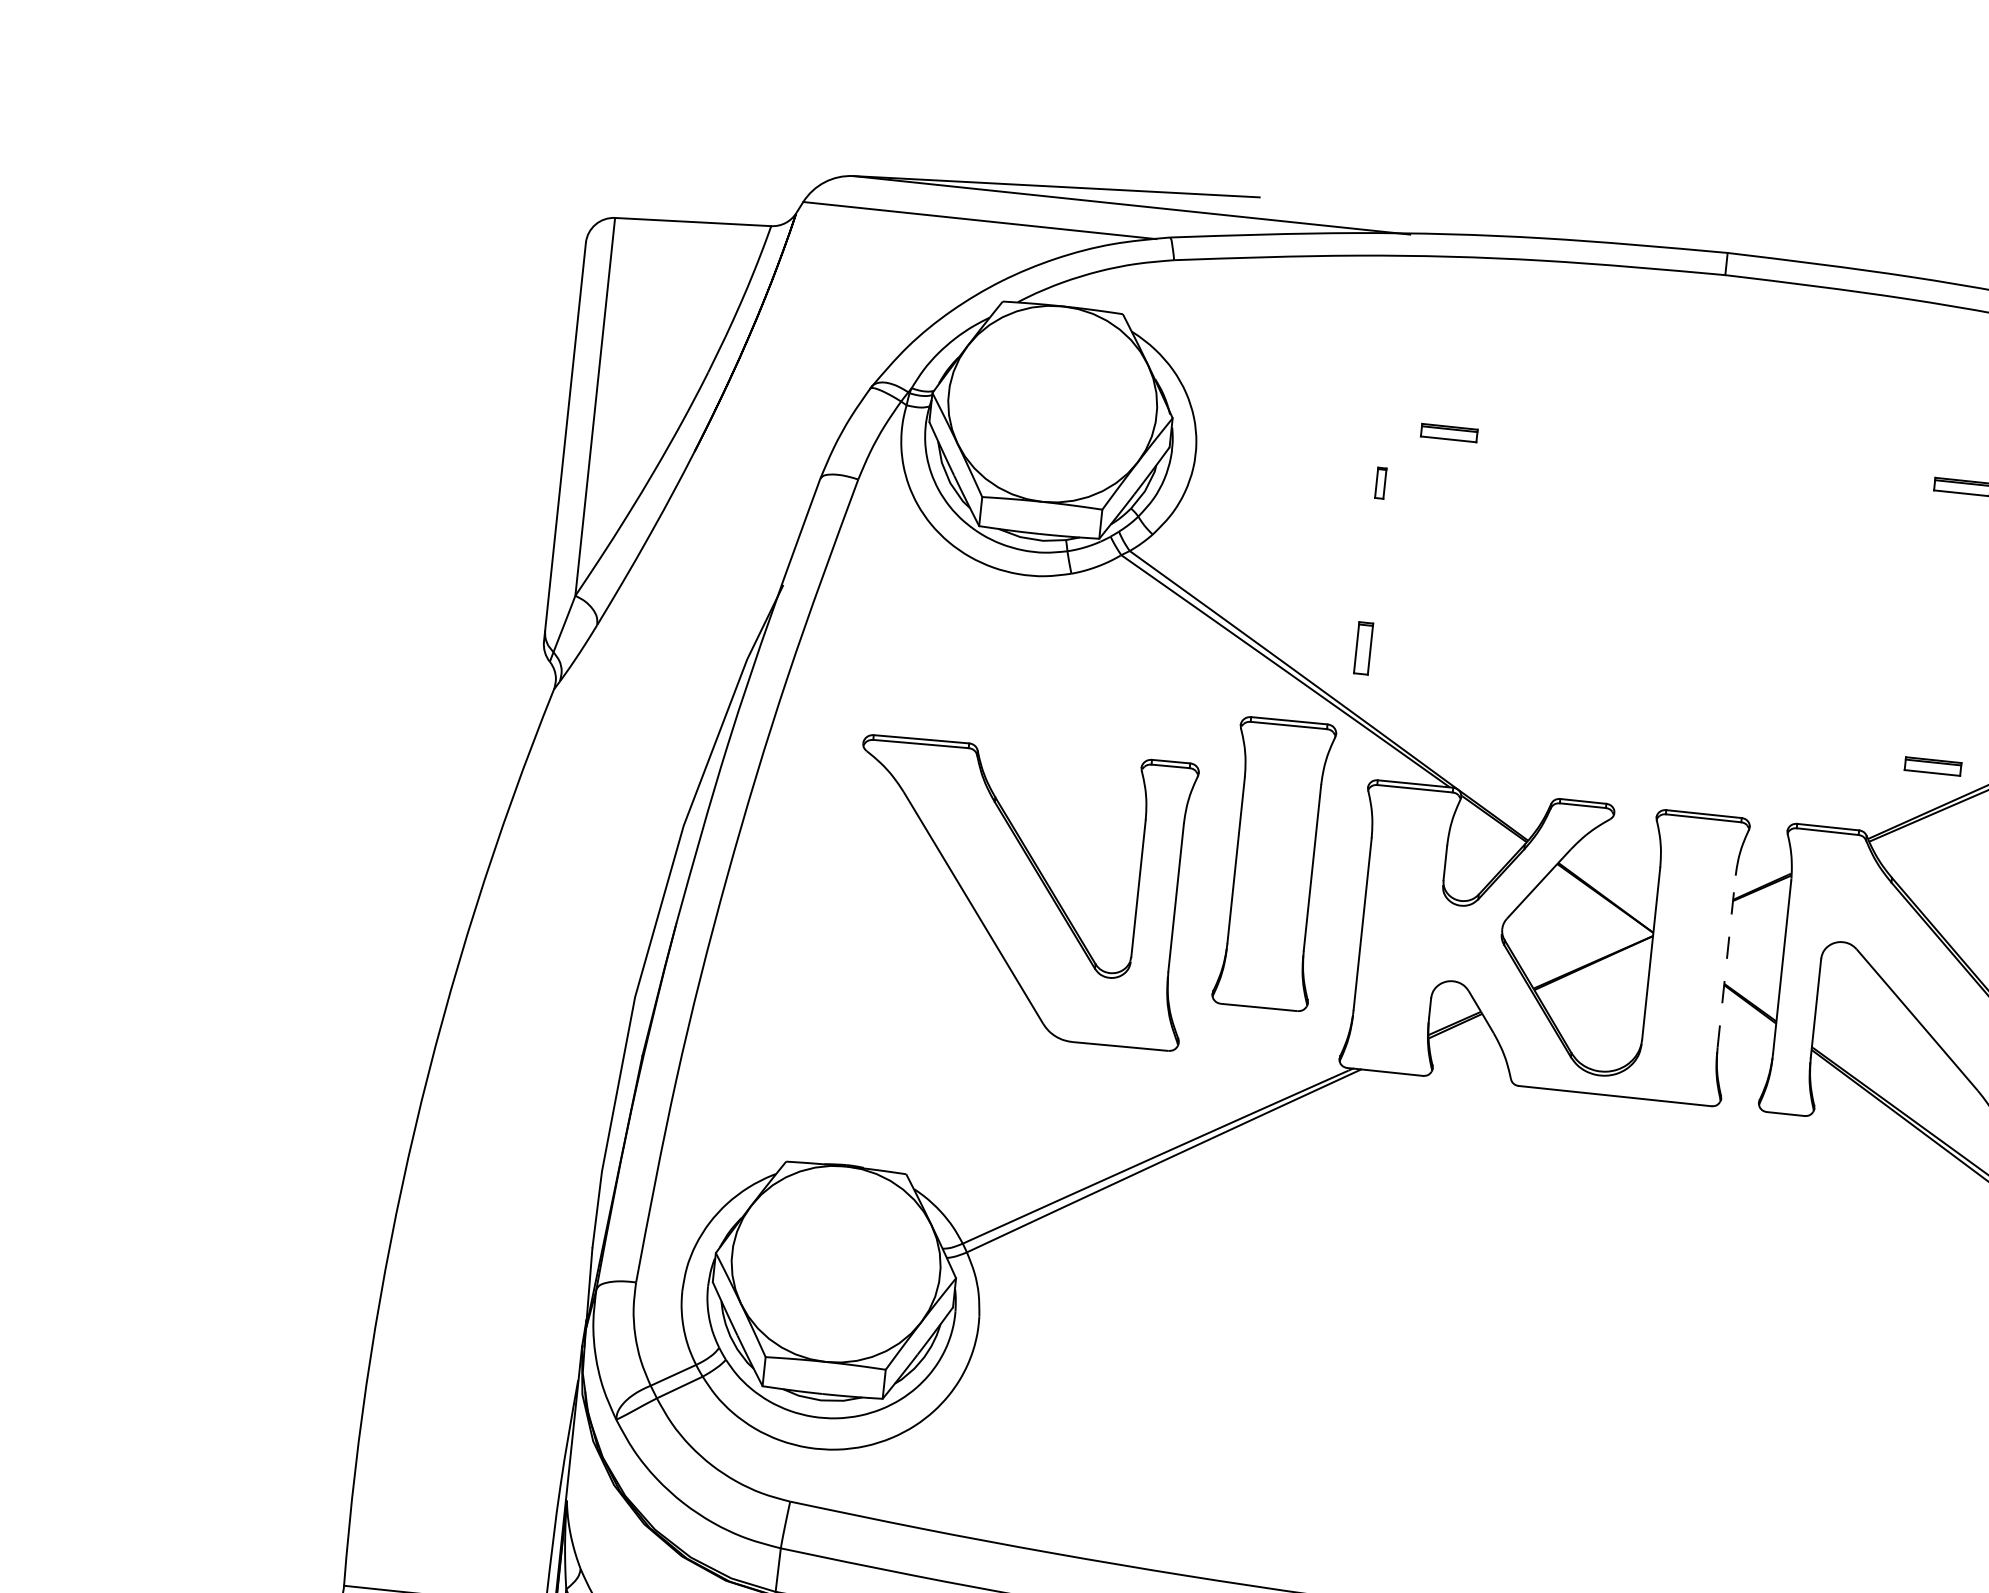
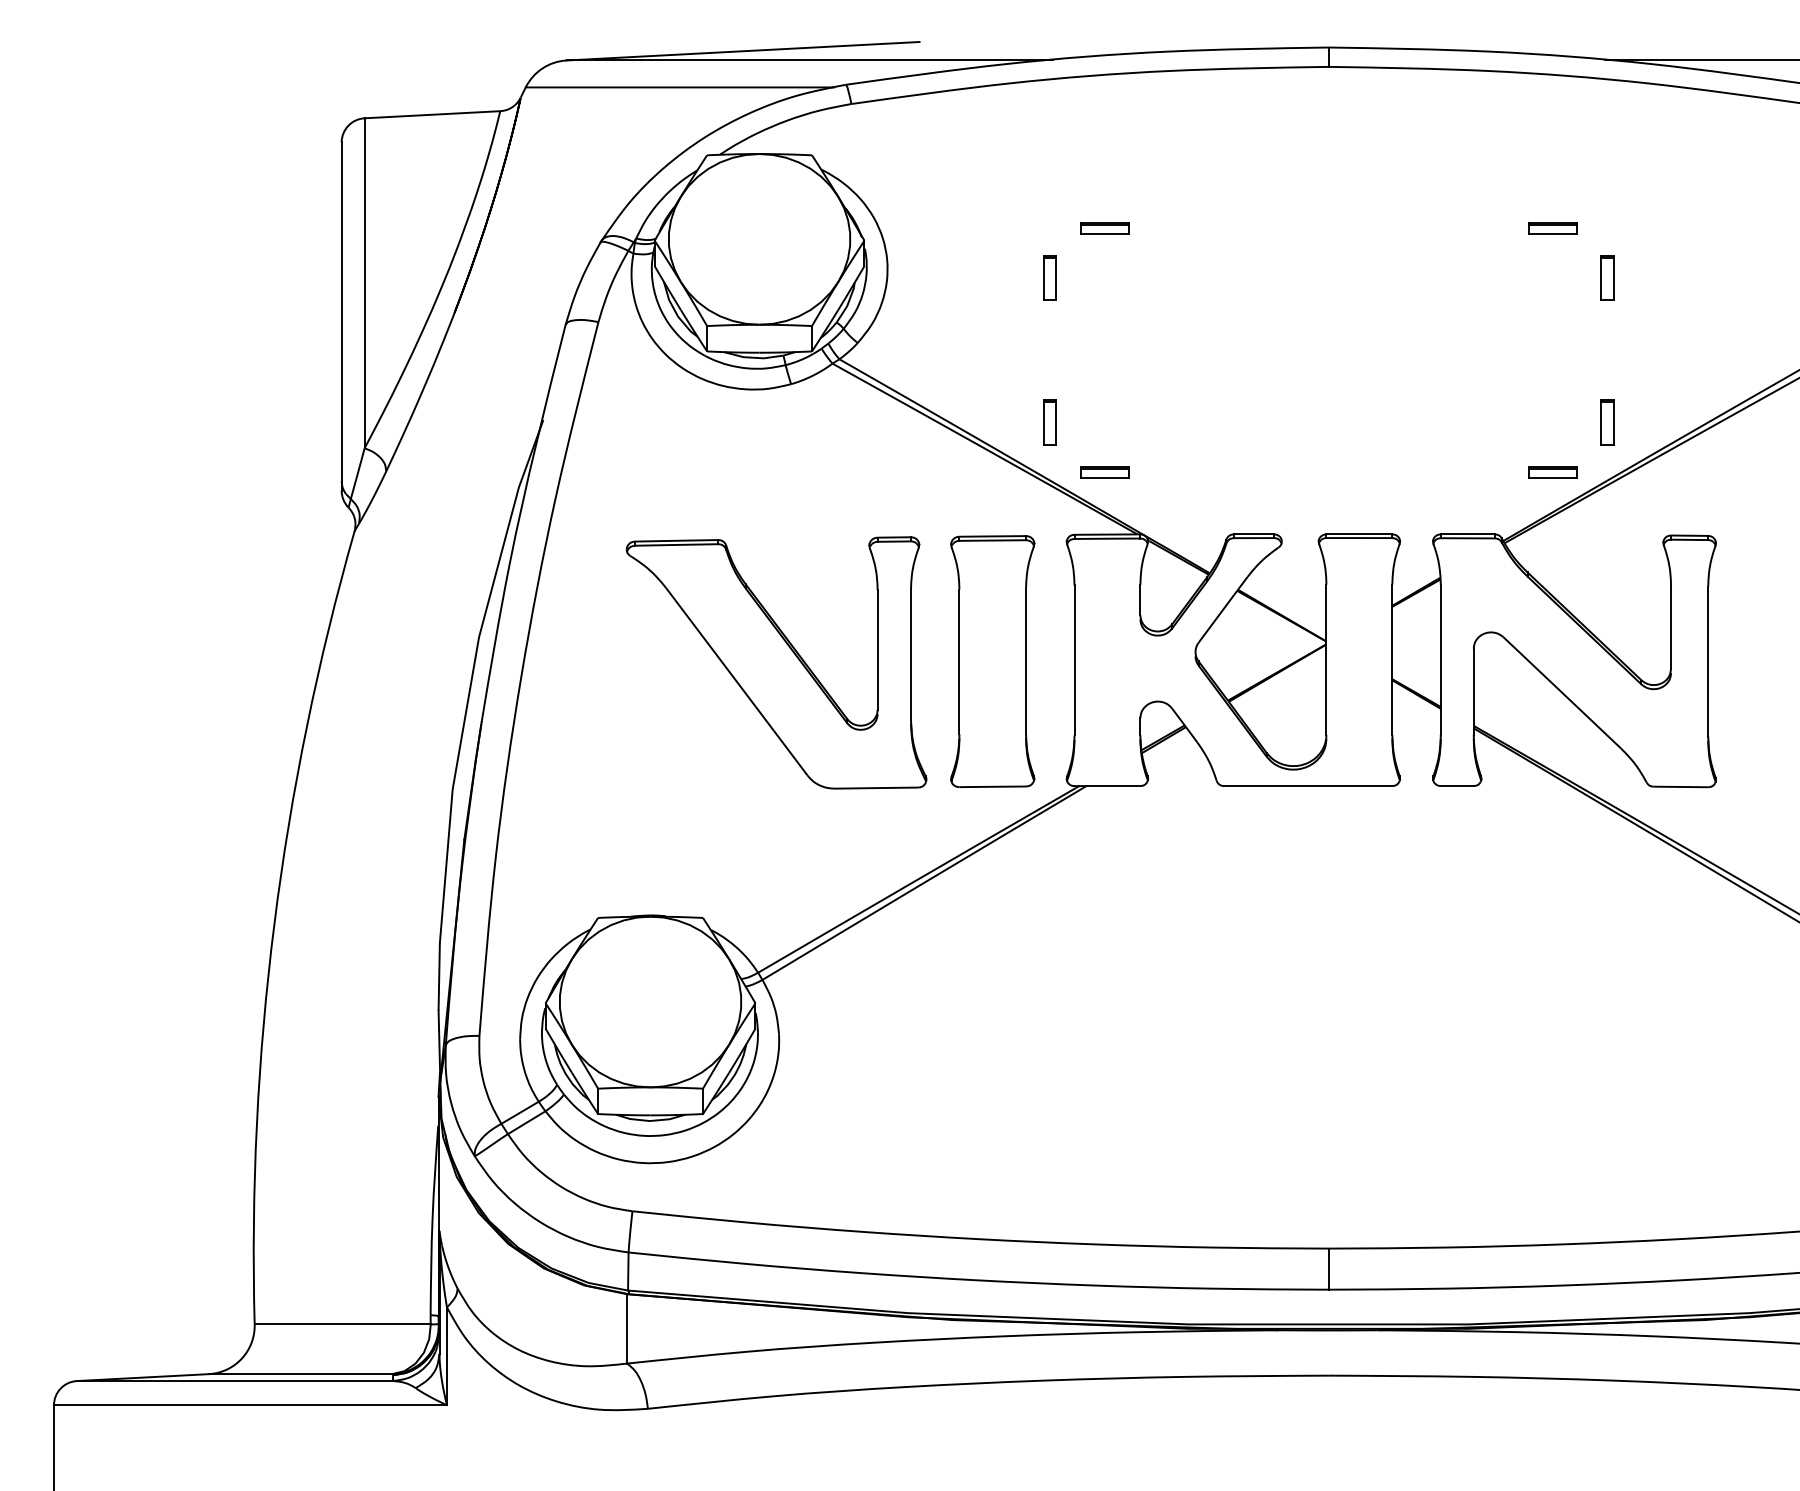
part: (1380, 482) -> (1049, 277), size x1.67
part: (1419, 712) -> (1104, 472), added
part: (1274, 863) -> (992, 661), moved
line: (1726, 961) -> (1392, 659), dashed -> solid

